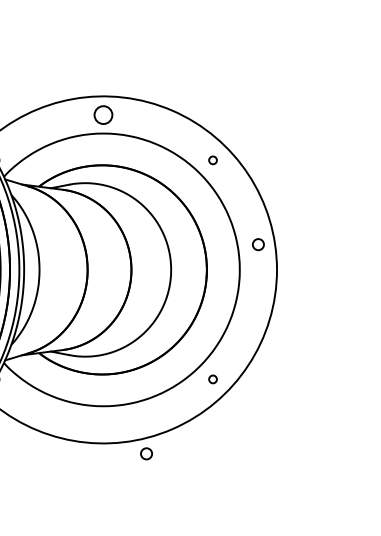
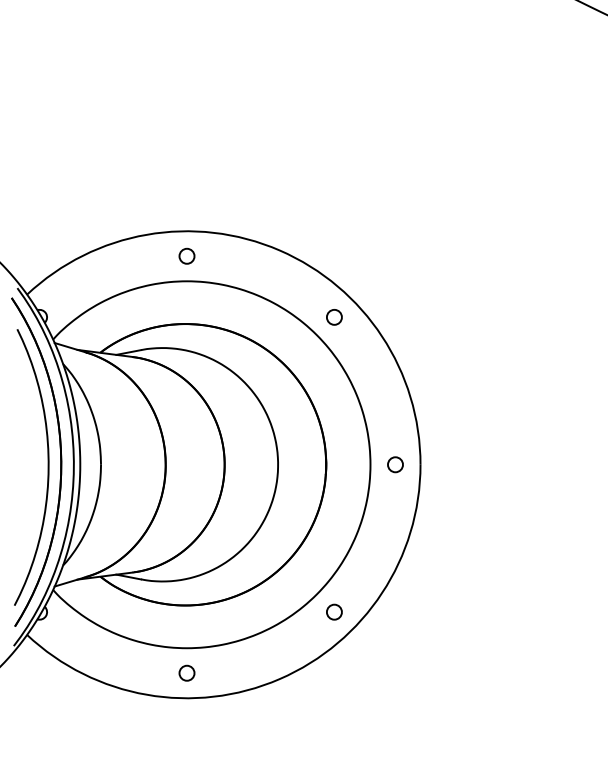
circle: (103, 114) -> (186, 255), size x0.62
circle: (213, 160) -> (334, 317), size x1.43
circle: (258, 244) -> (395, 464), moved
circle: (213, 378) -> (334, 611), size x1.43
circle: (146, 453) -> (186, 672), moved

